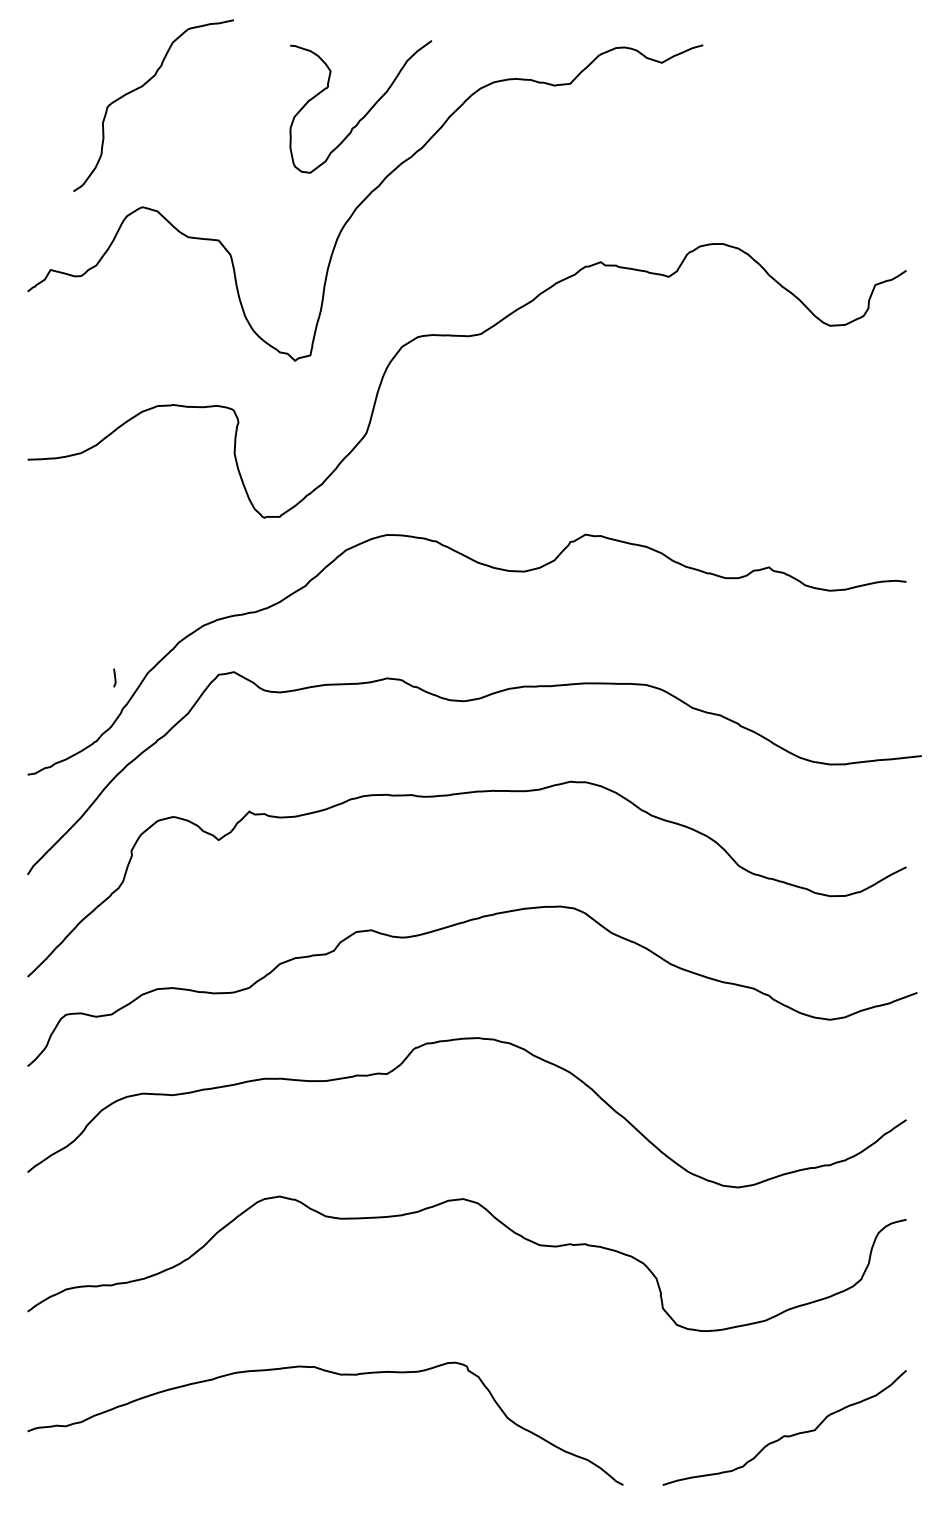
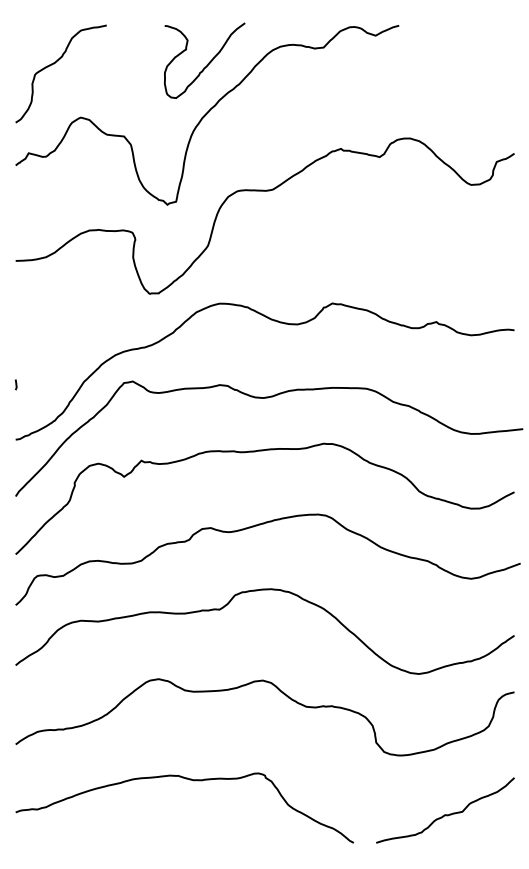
curve: (141, 88) -> (54, 64), moved
line: (115, 677) -> (16, 384), moved

